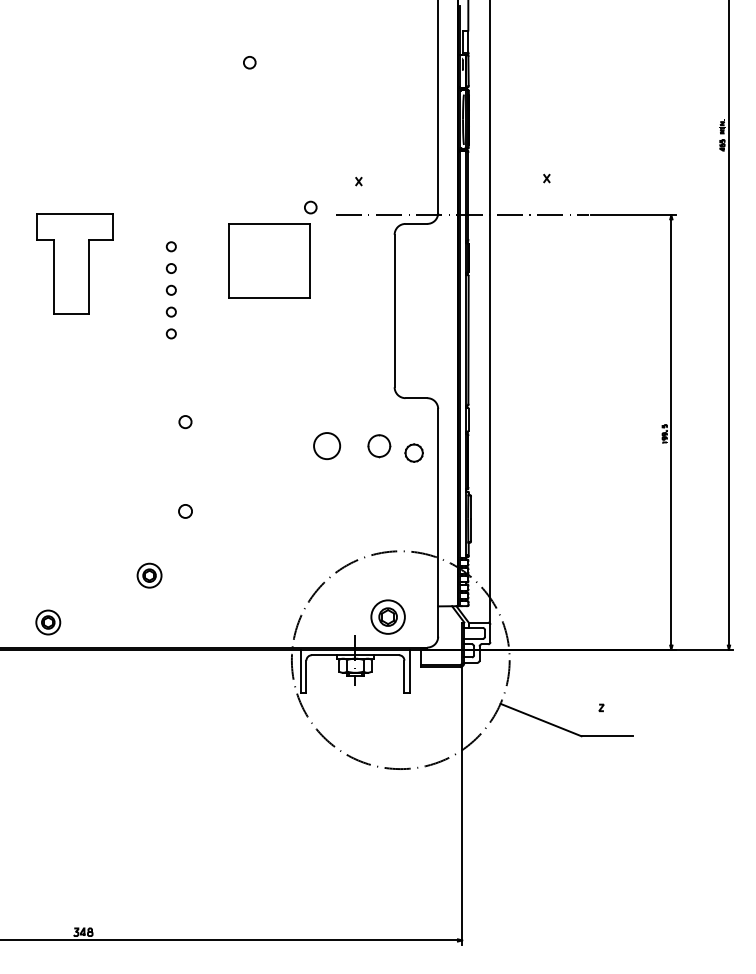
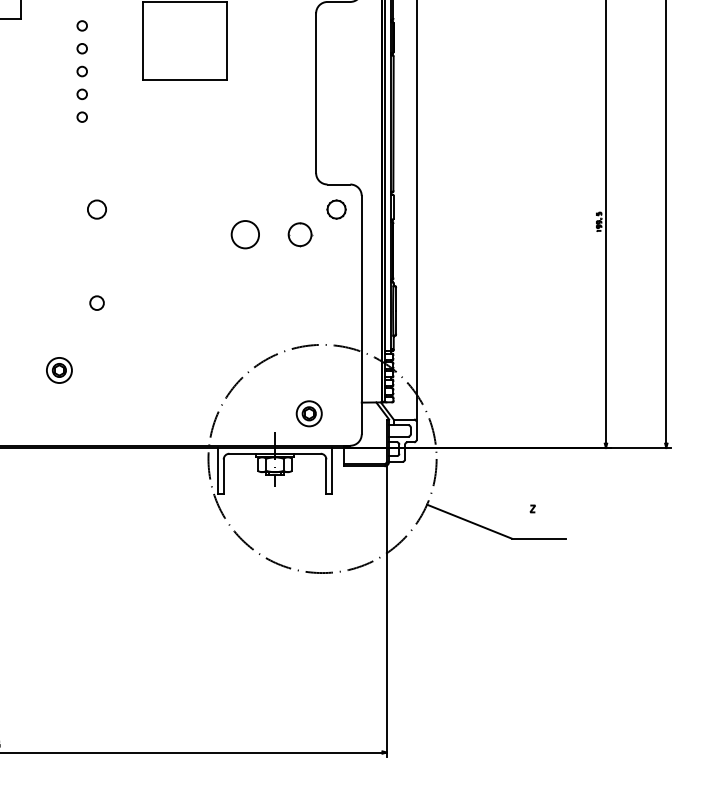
circle: (185, 421) -> (97, 208), size x1.43
part: (413, 452) -> (335, 208), moved
part: (387, 616) -> (308, 413), size x0.71

